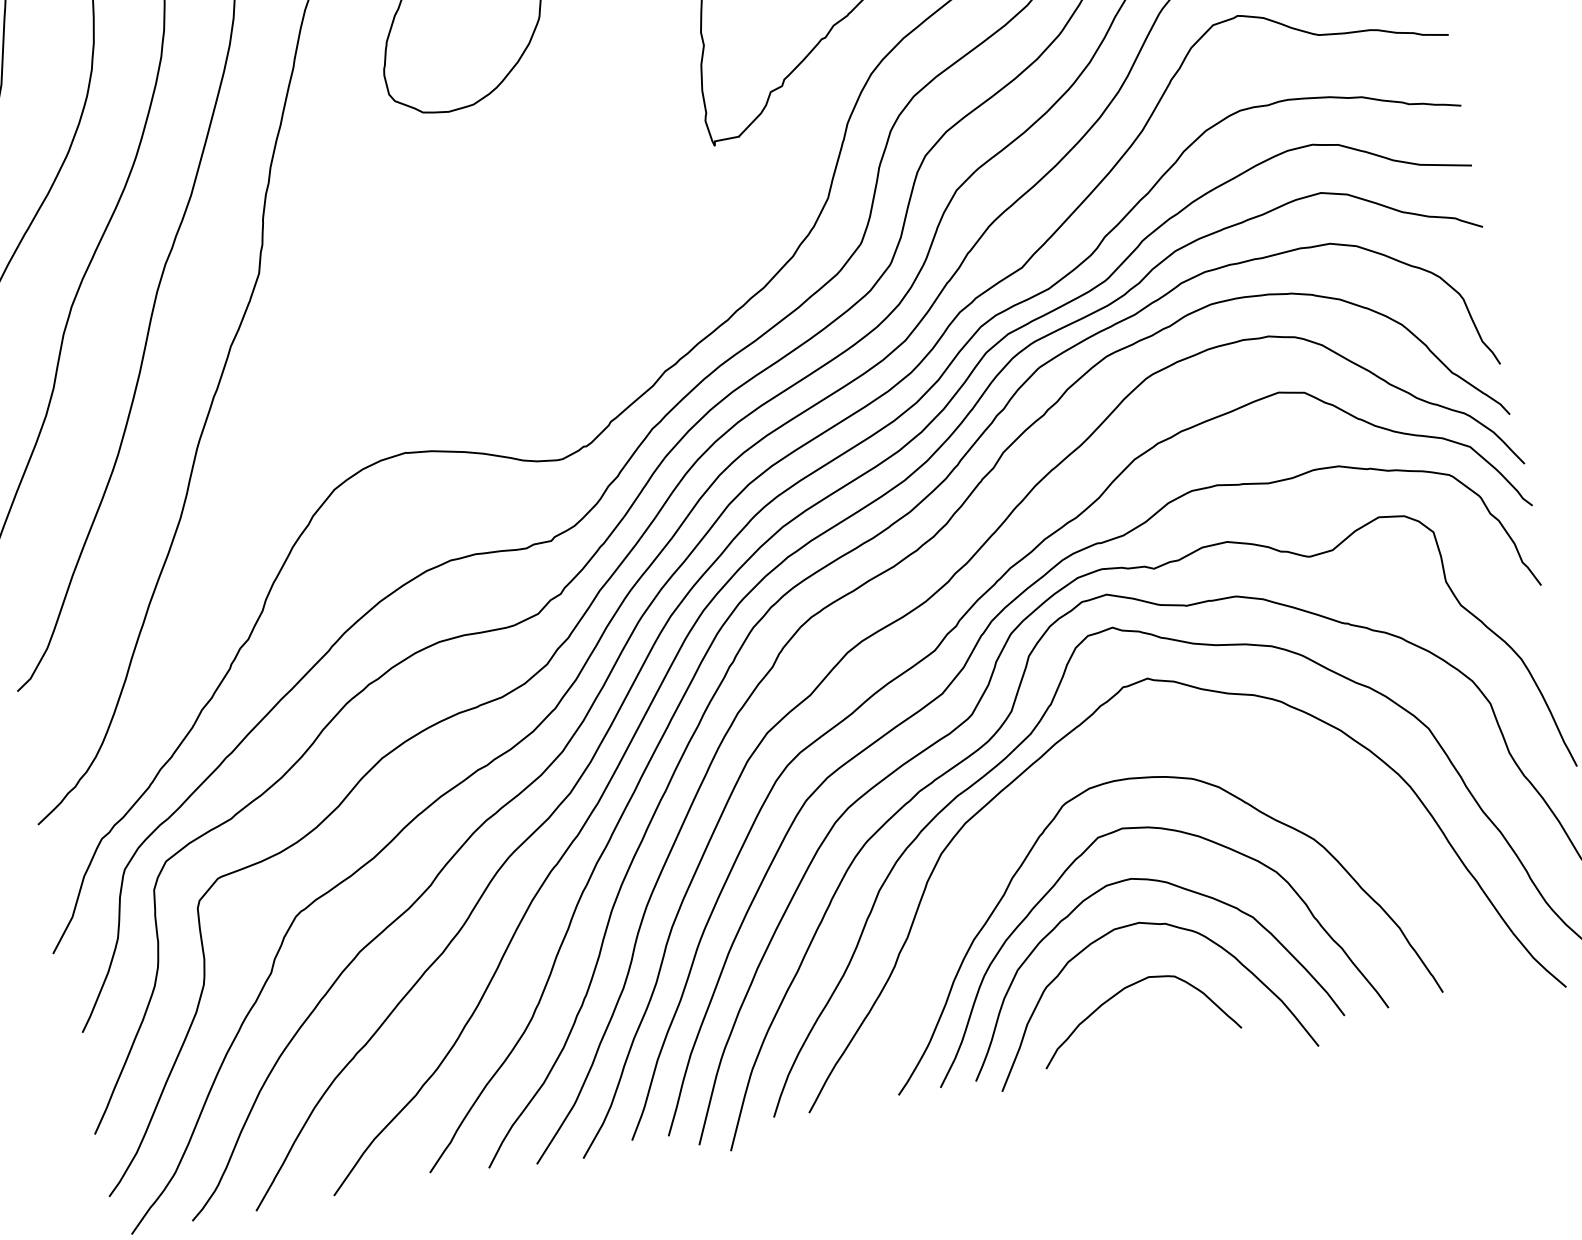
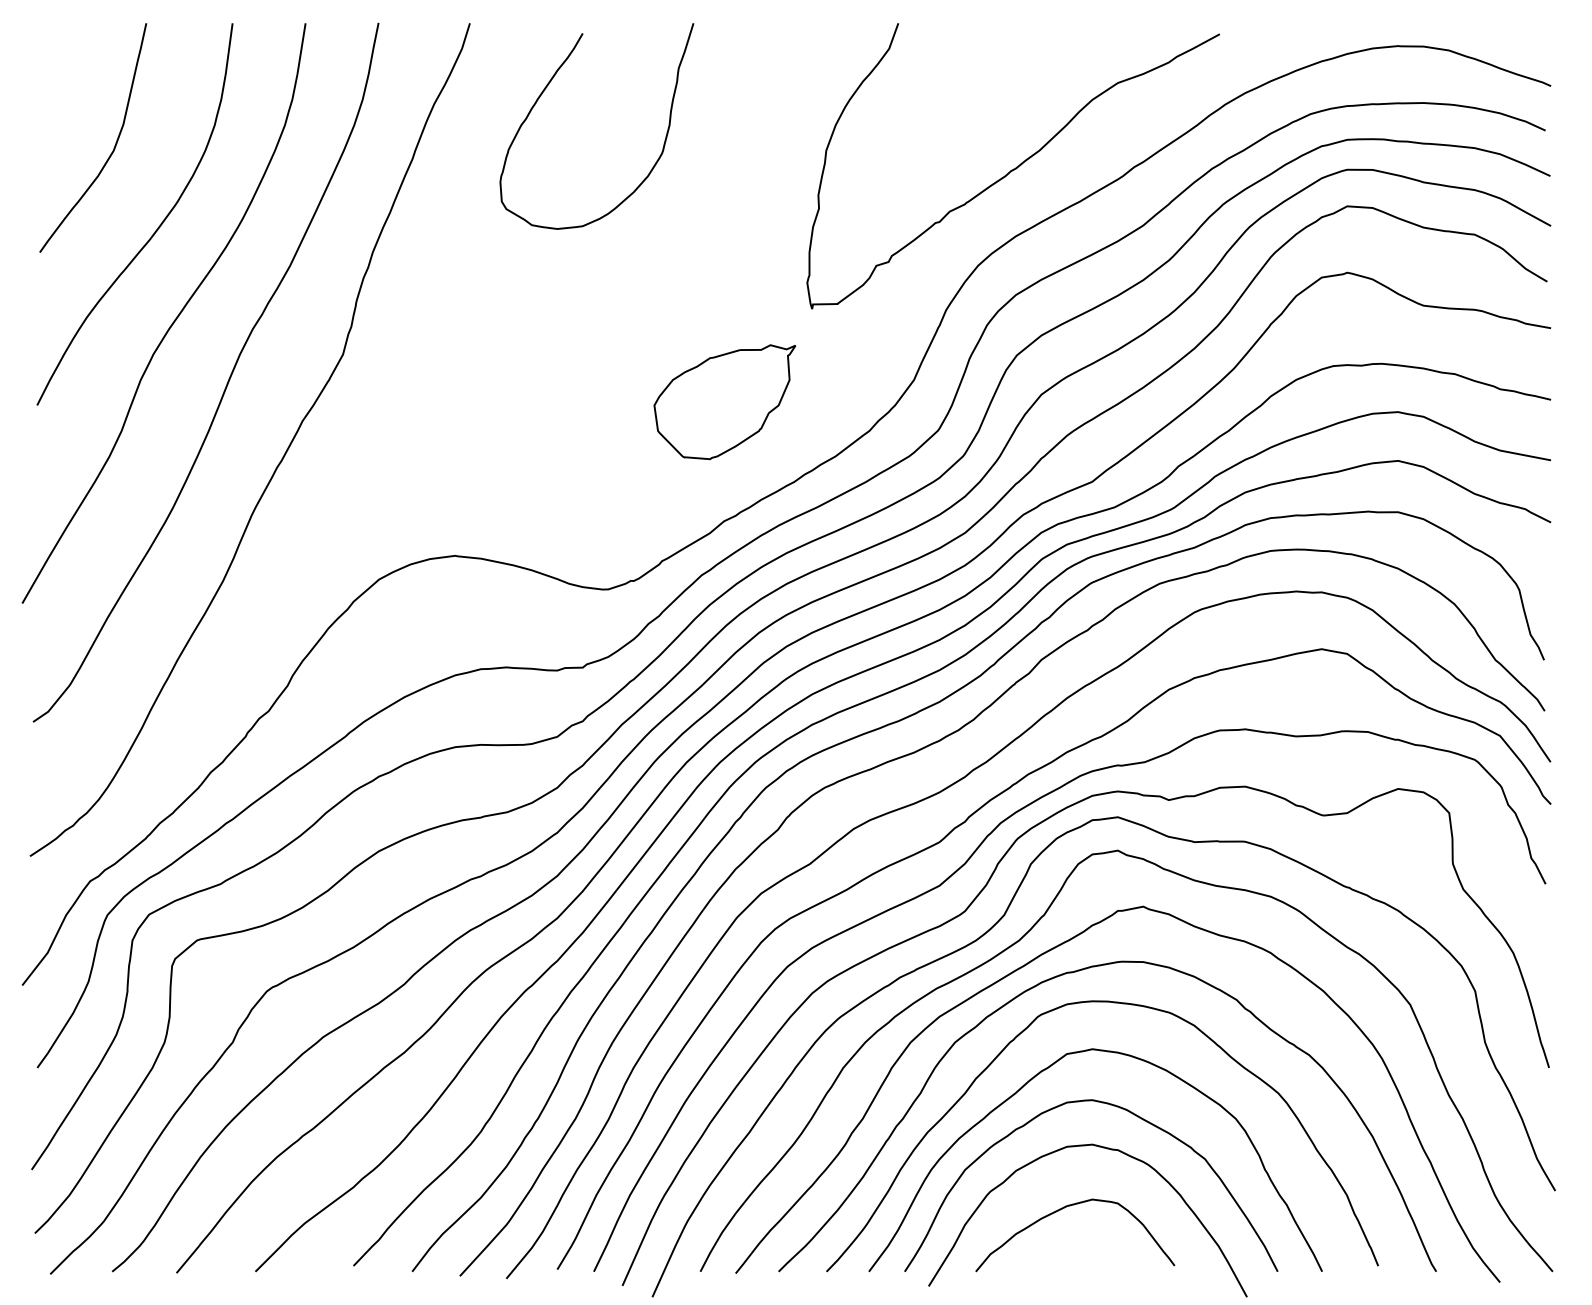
part: (644, 253) -> (724, 402), added
curve: (1089, 757) -> (1072, 973), added

